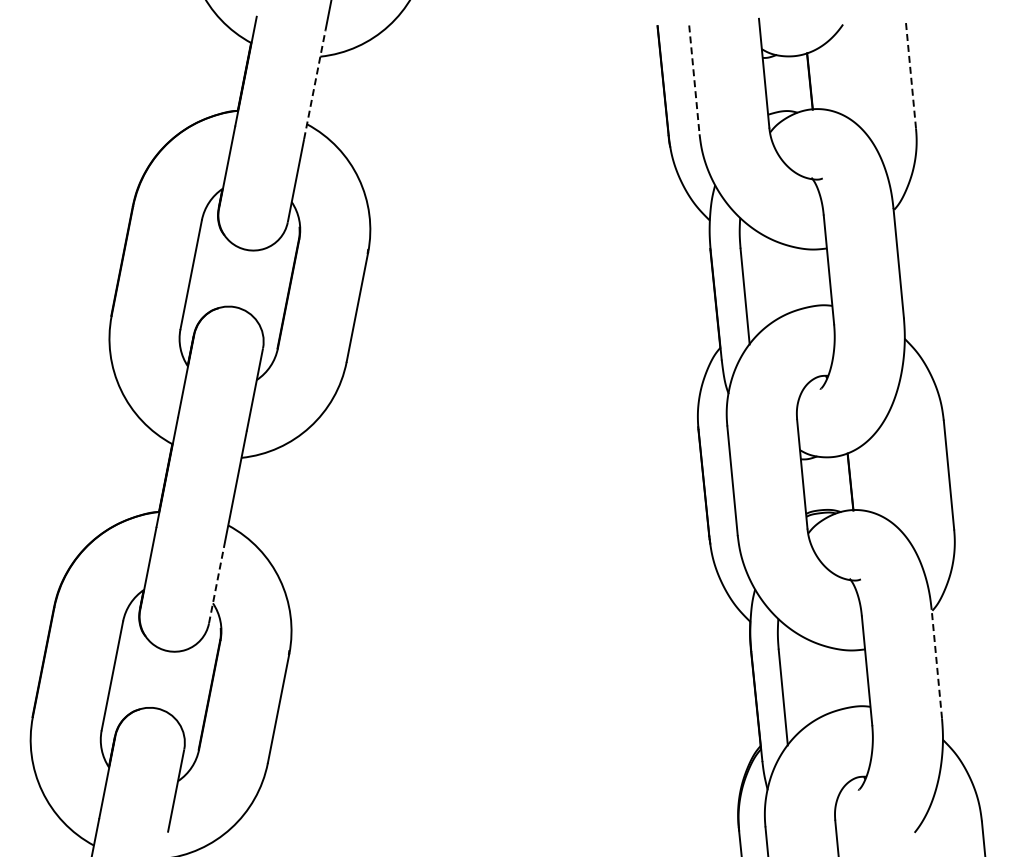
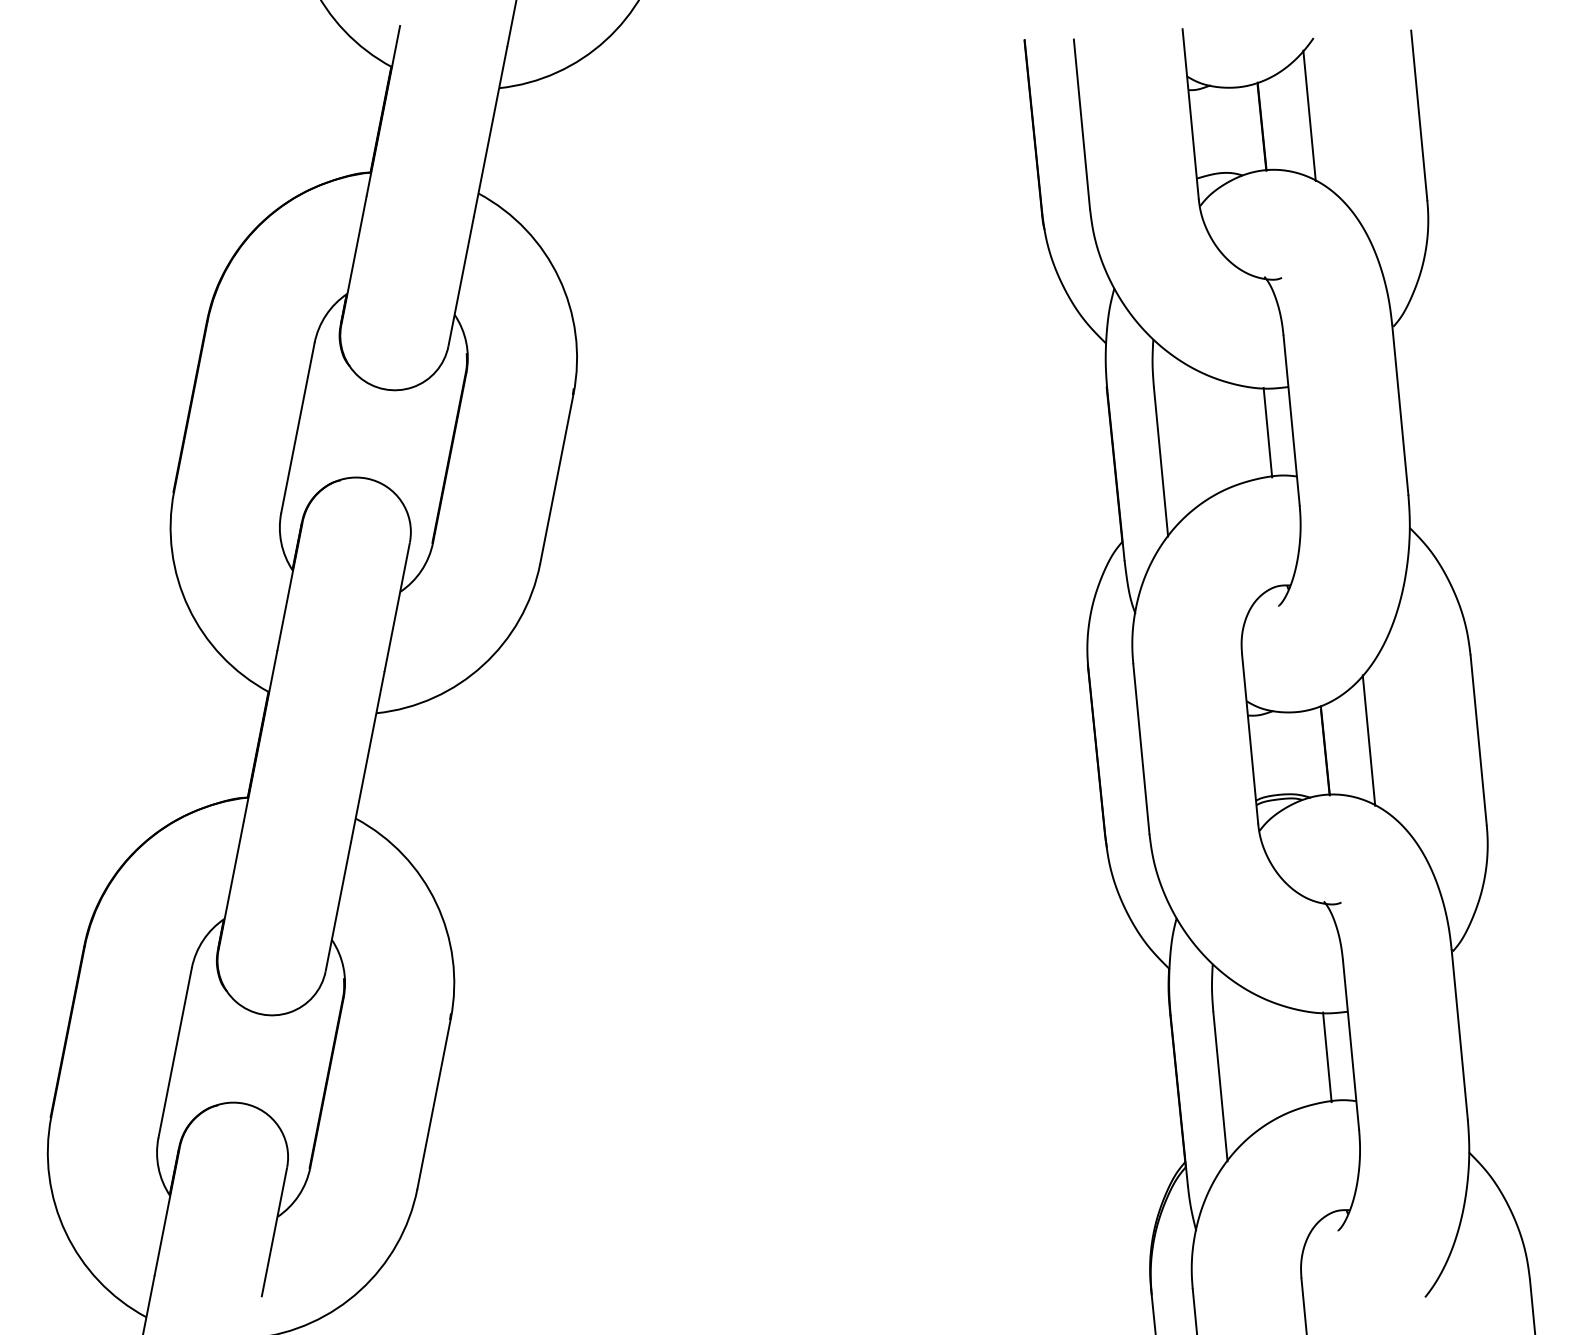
line: (840, 74) -> (1309, 115), added
line: (910, 74) -> (1418, 115), dashed -> solid
line: (694, 79) -> (1082, 123), dashed -> solid
line: (314, 84) -> (490, 131), dashed -> solid
line: (813, 277) -> (1267, 432), added
line: (878, 475) -> (1368, 740), added
line: (217, 581) -> (338, 905), dashed -> solid
line: (936, 664) -> (1459, 1035), dashed -> solid
line: (851, 678) -> (1326, 1057), added

